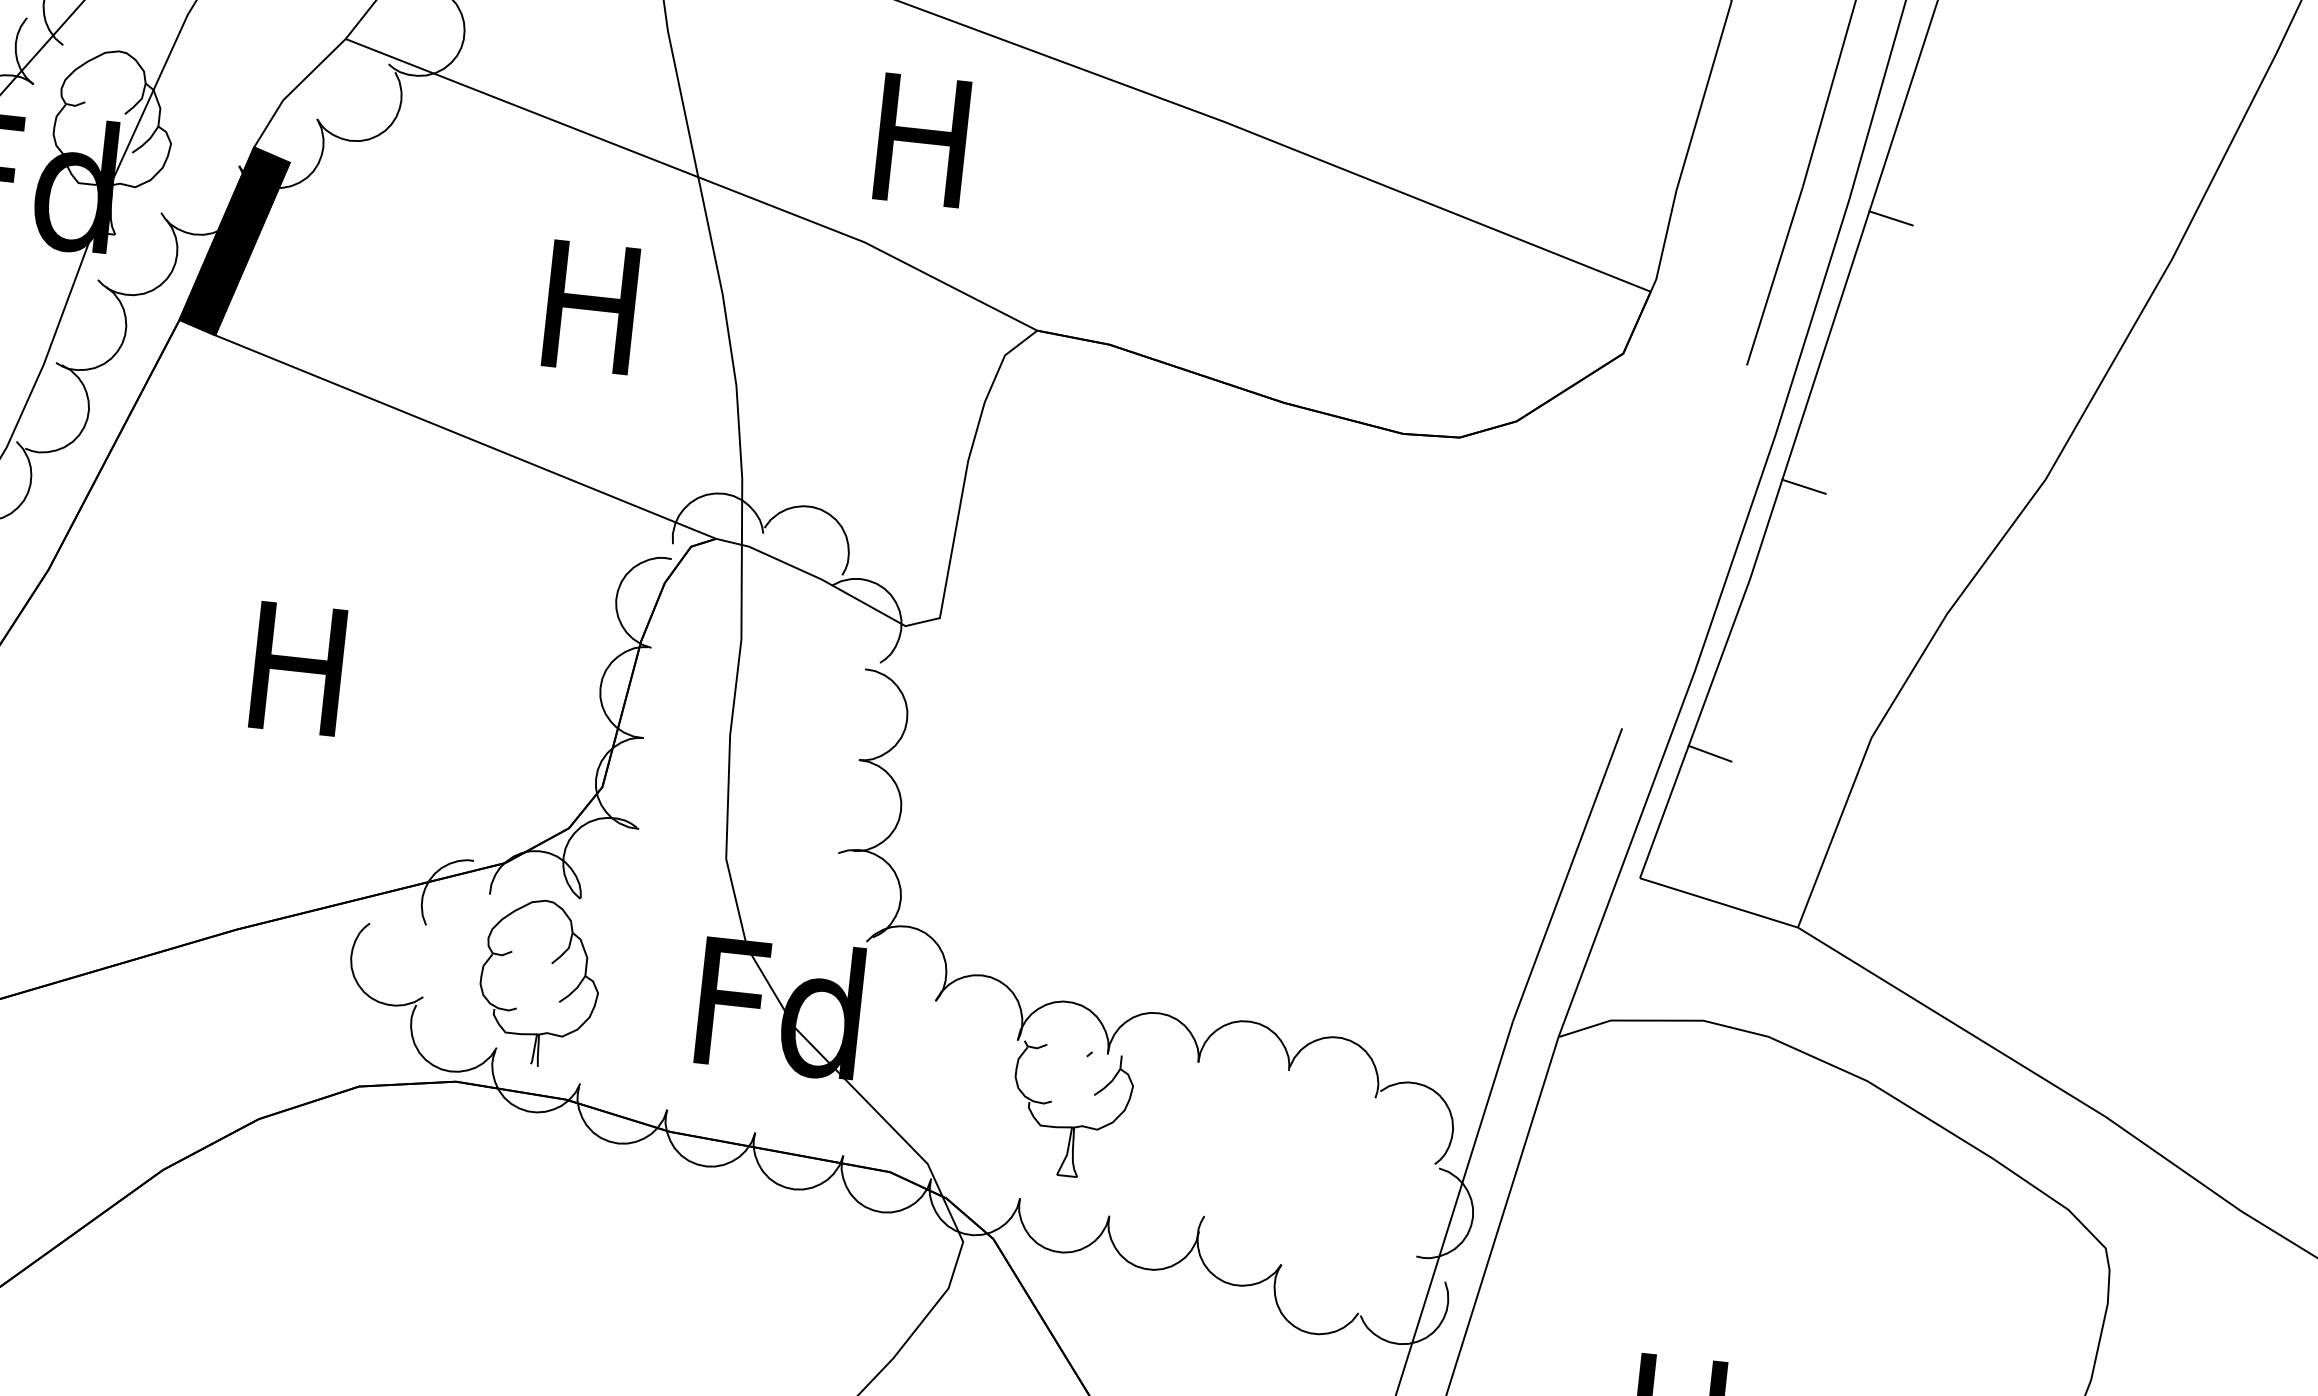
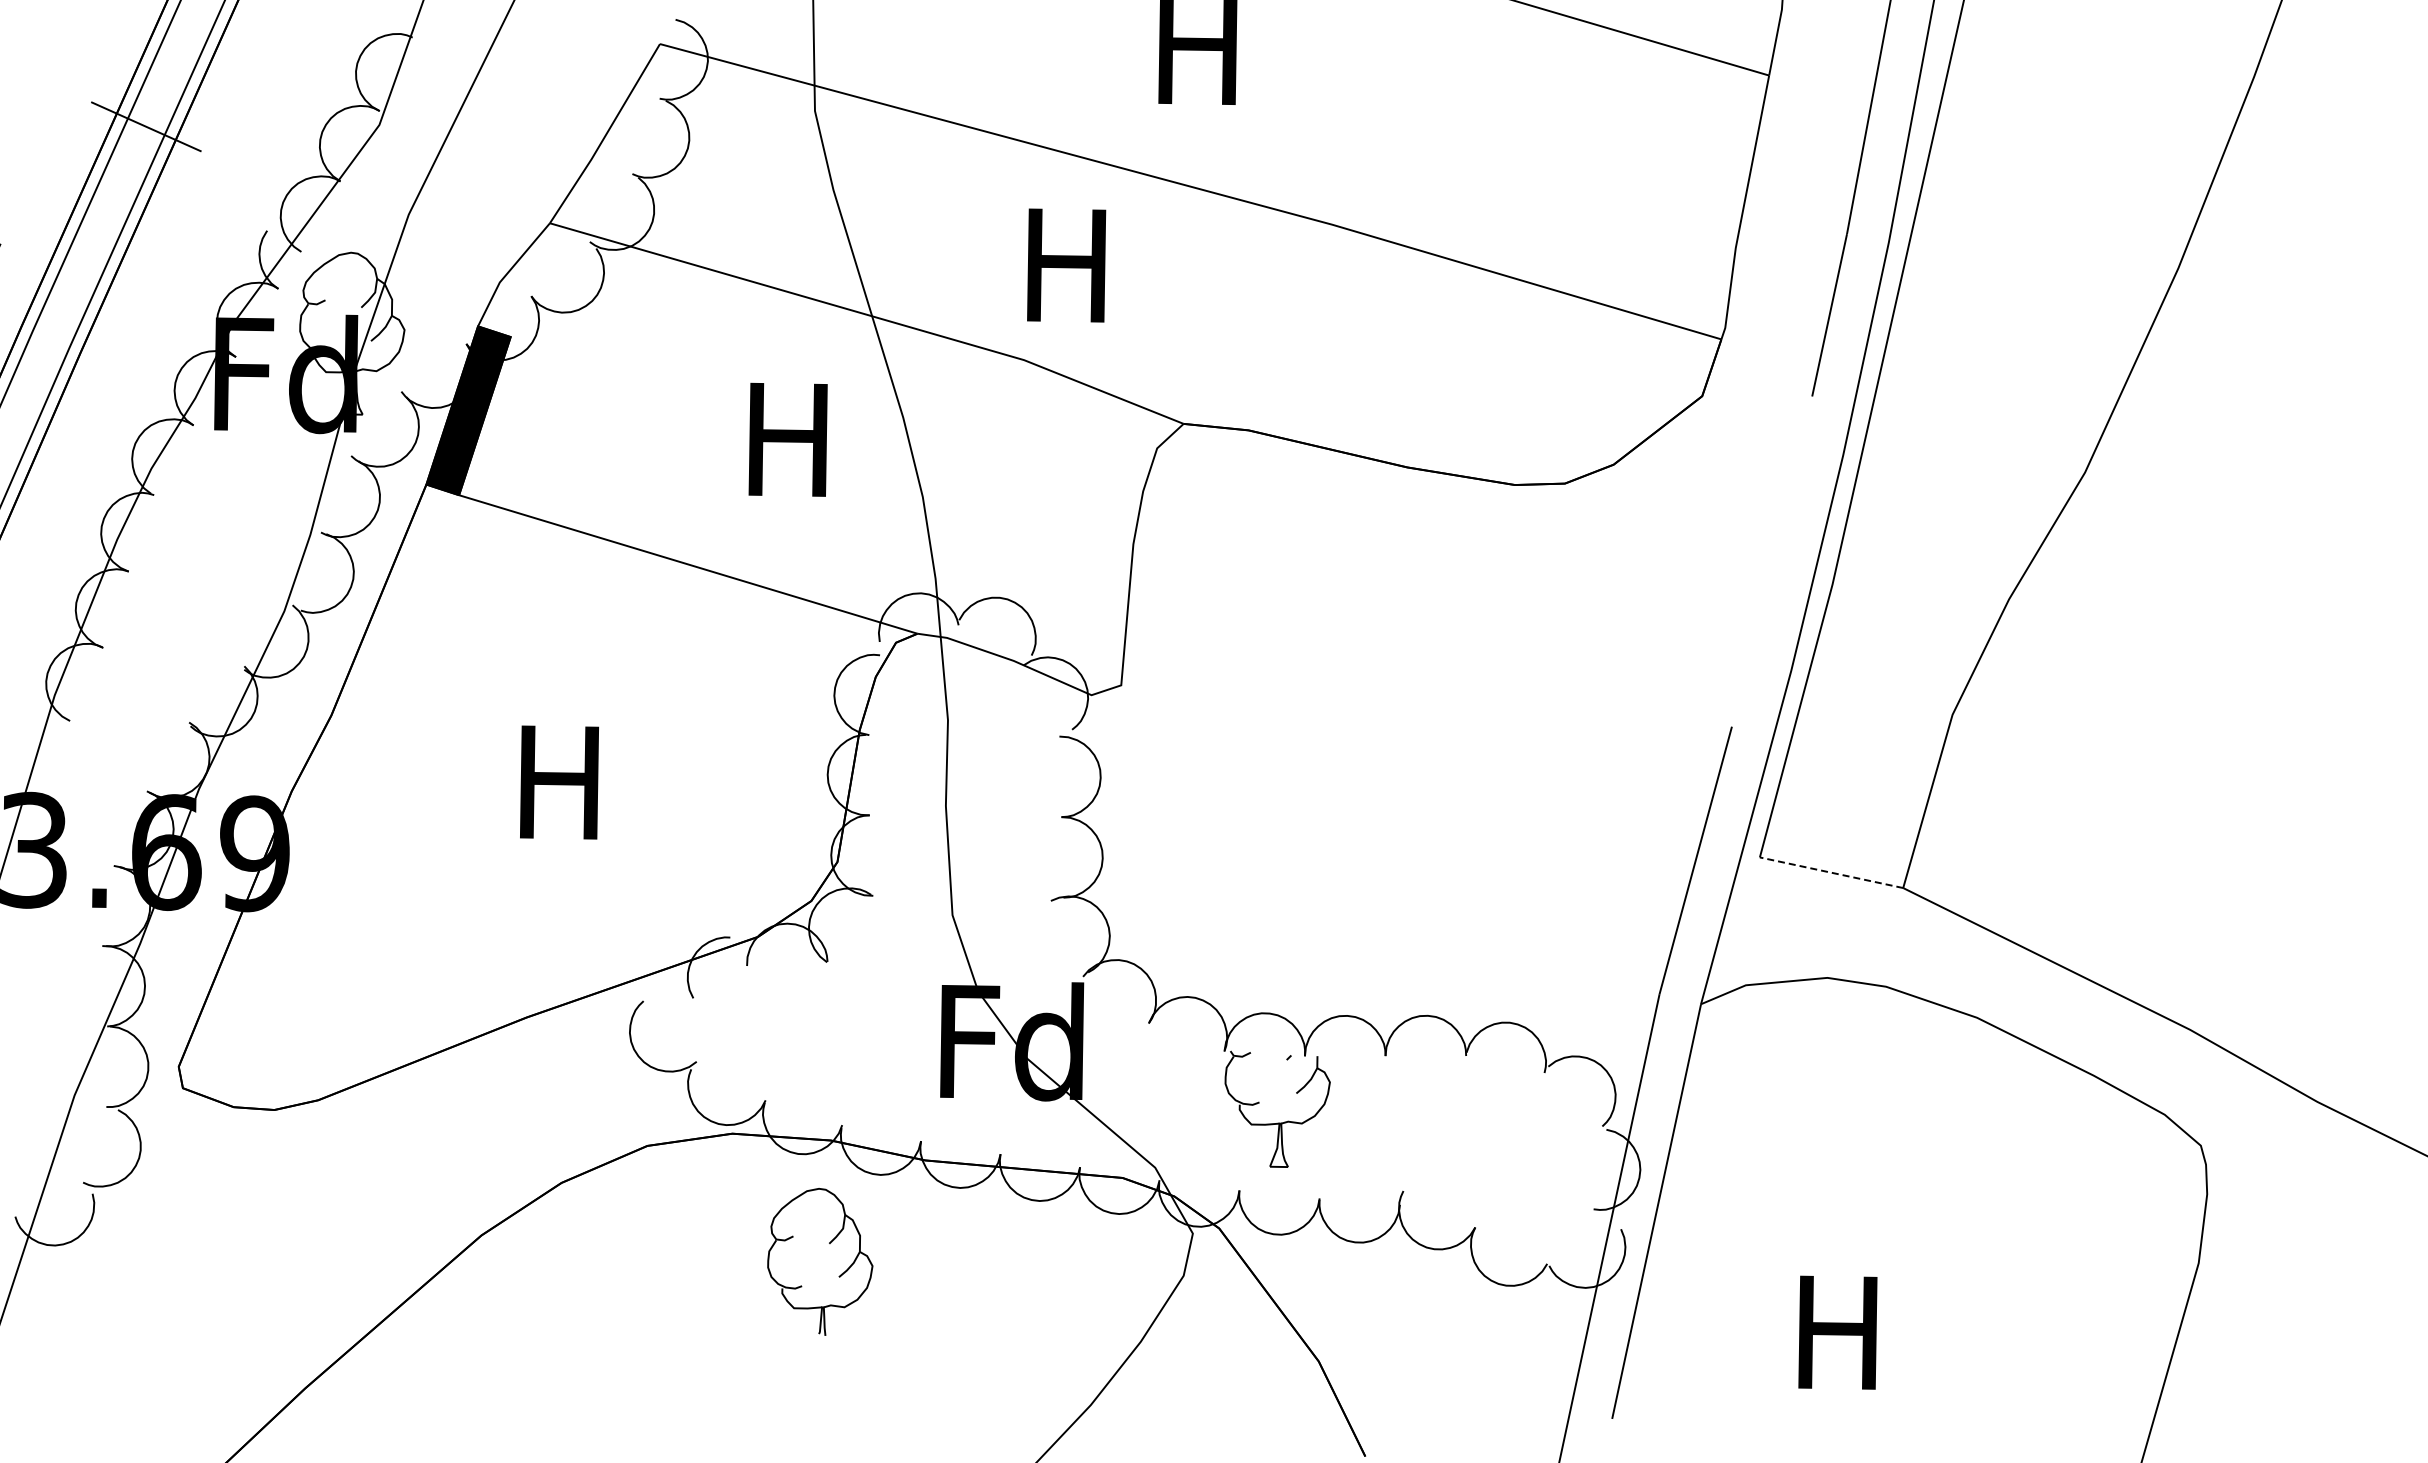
line: (1890, 217) -> (1926, 254), removed
line: (1804, 486) -> (1872, 498), removed
line: (1710, 753) -> (1811, 741), removed
line: (1718, 902) -> (1831, 872), solid -> dashed
part: (540, 982) -> (820, 1261), moved

